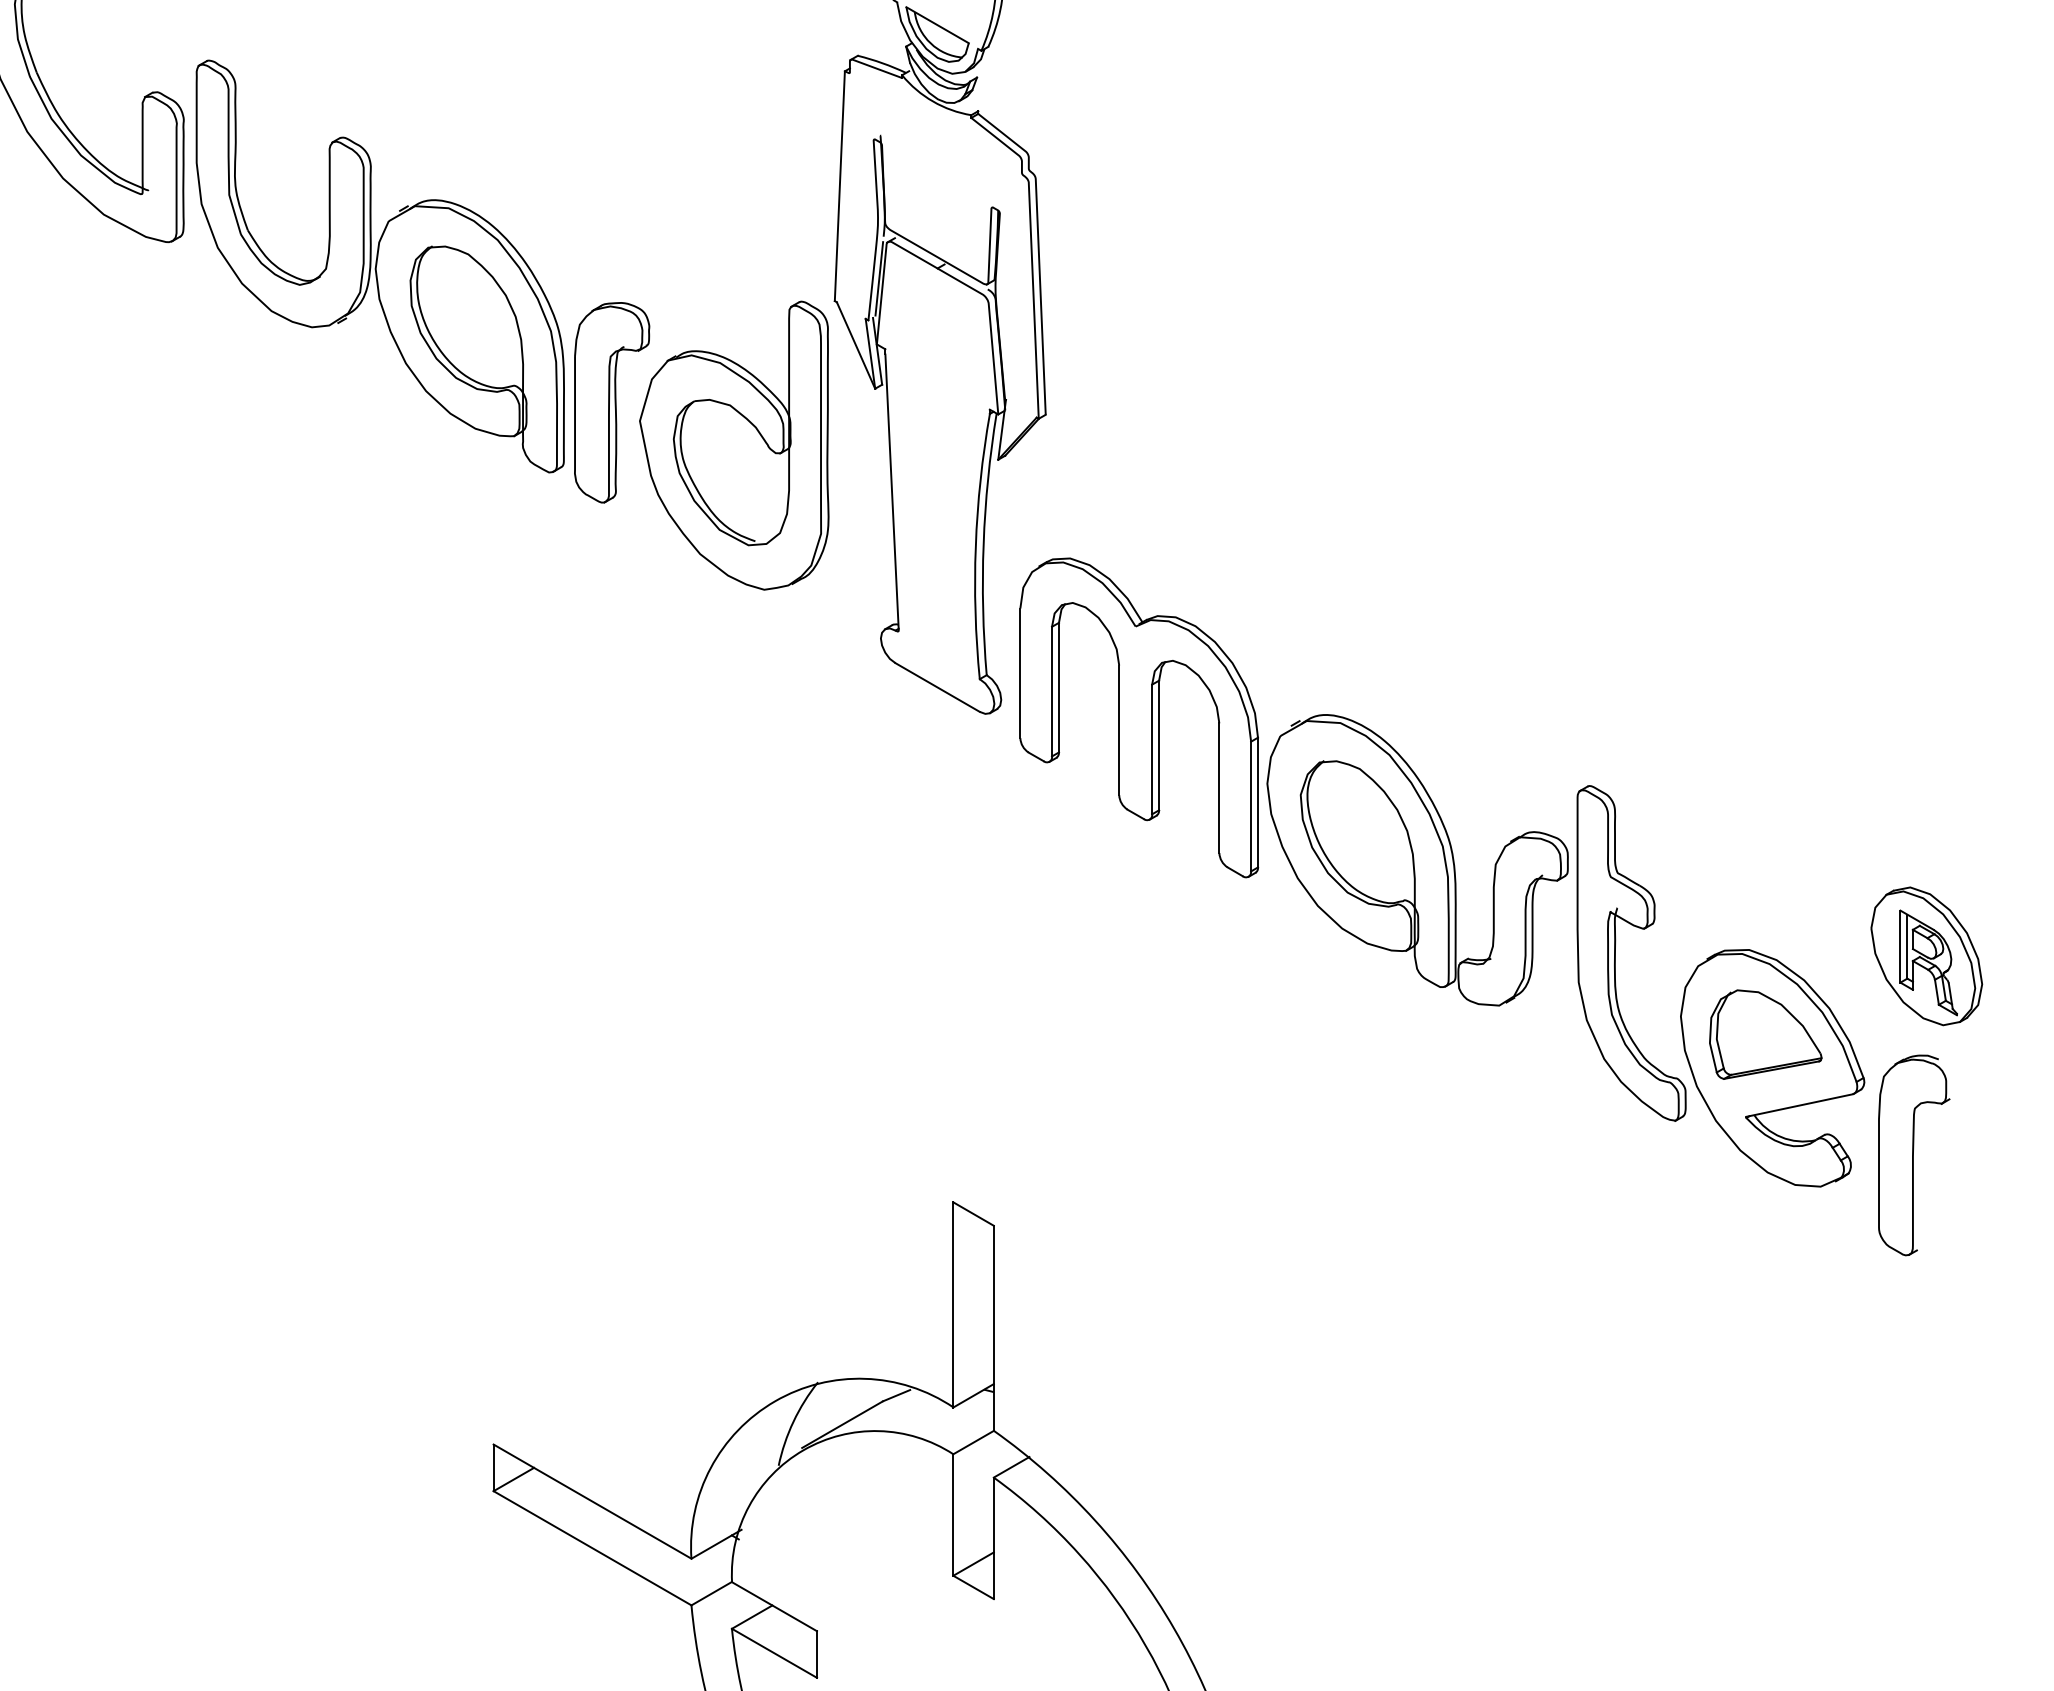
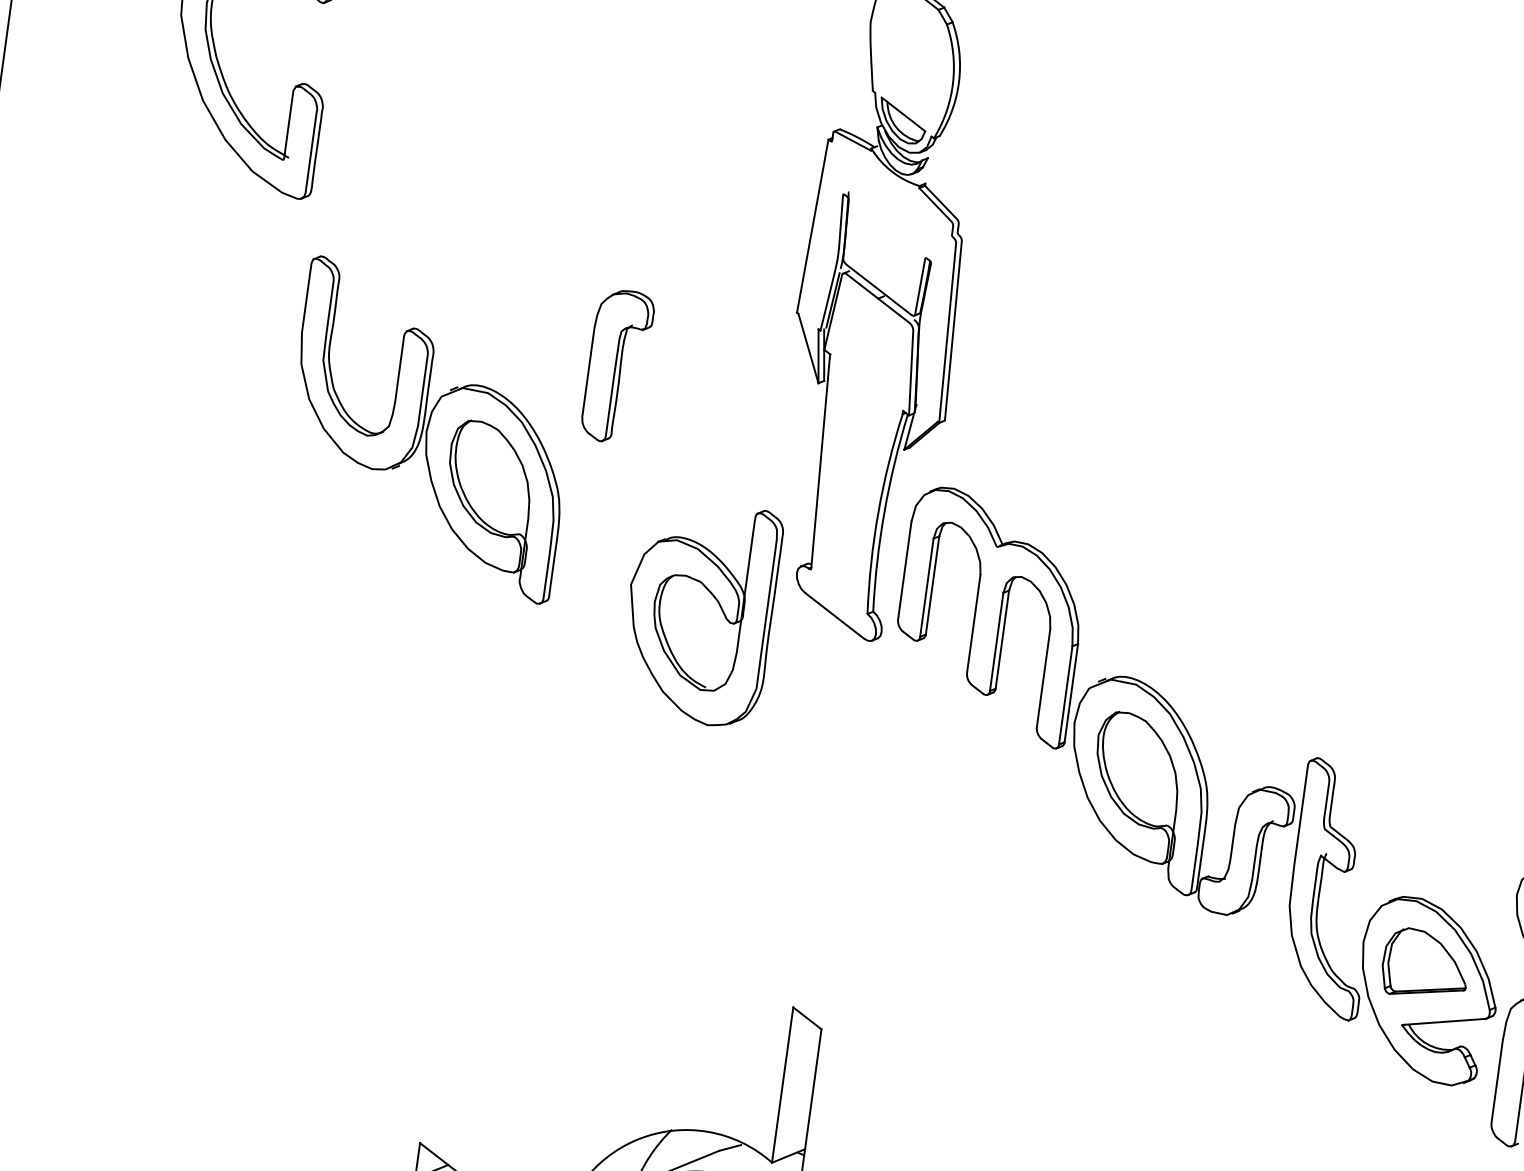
part: (379, 266) -> (429, 430), moved
part: (734, 445) -> (700, 612), moved
part: (1139, 717) -> (990, 616), moved

